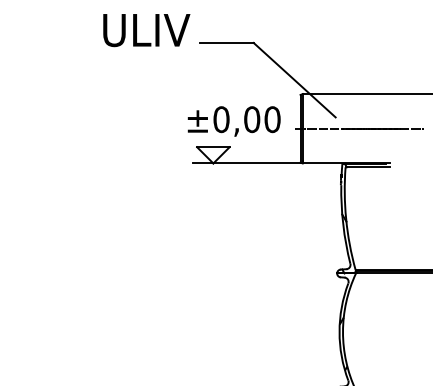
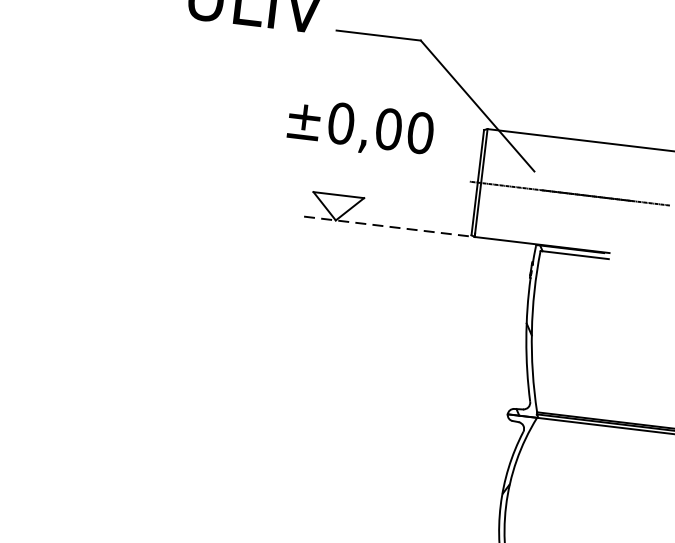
text: (233, 121) -> (359, 128), moved
line: (247, 163) -> (388, 226), solid -> dashed

